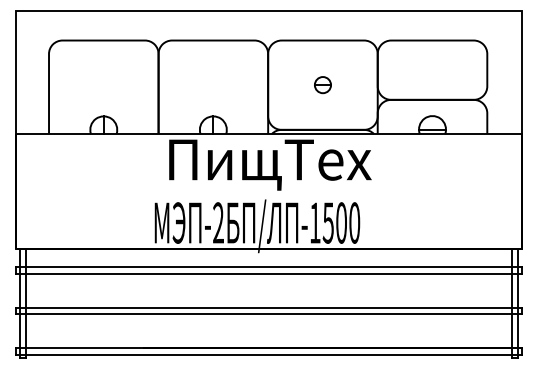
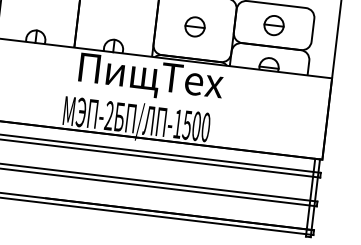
part: (432, 69) -> (274, 25), added
part: (322, 84) -> (194, 26), size x1.67

